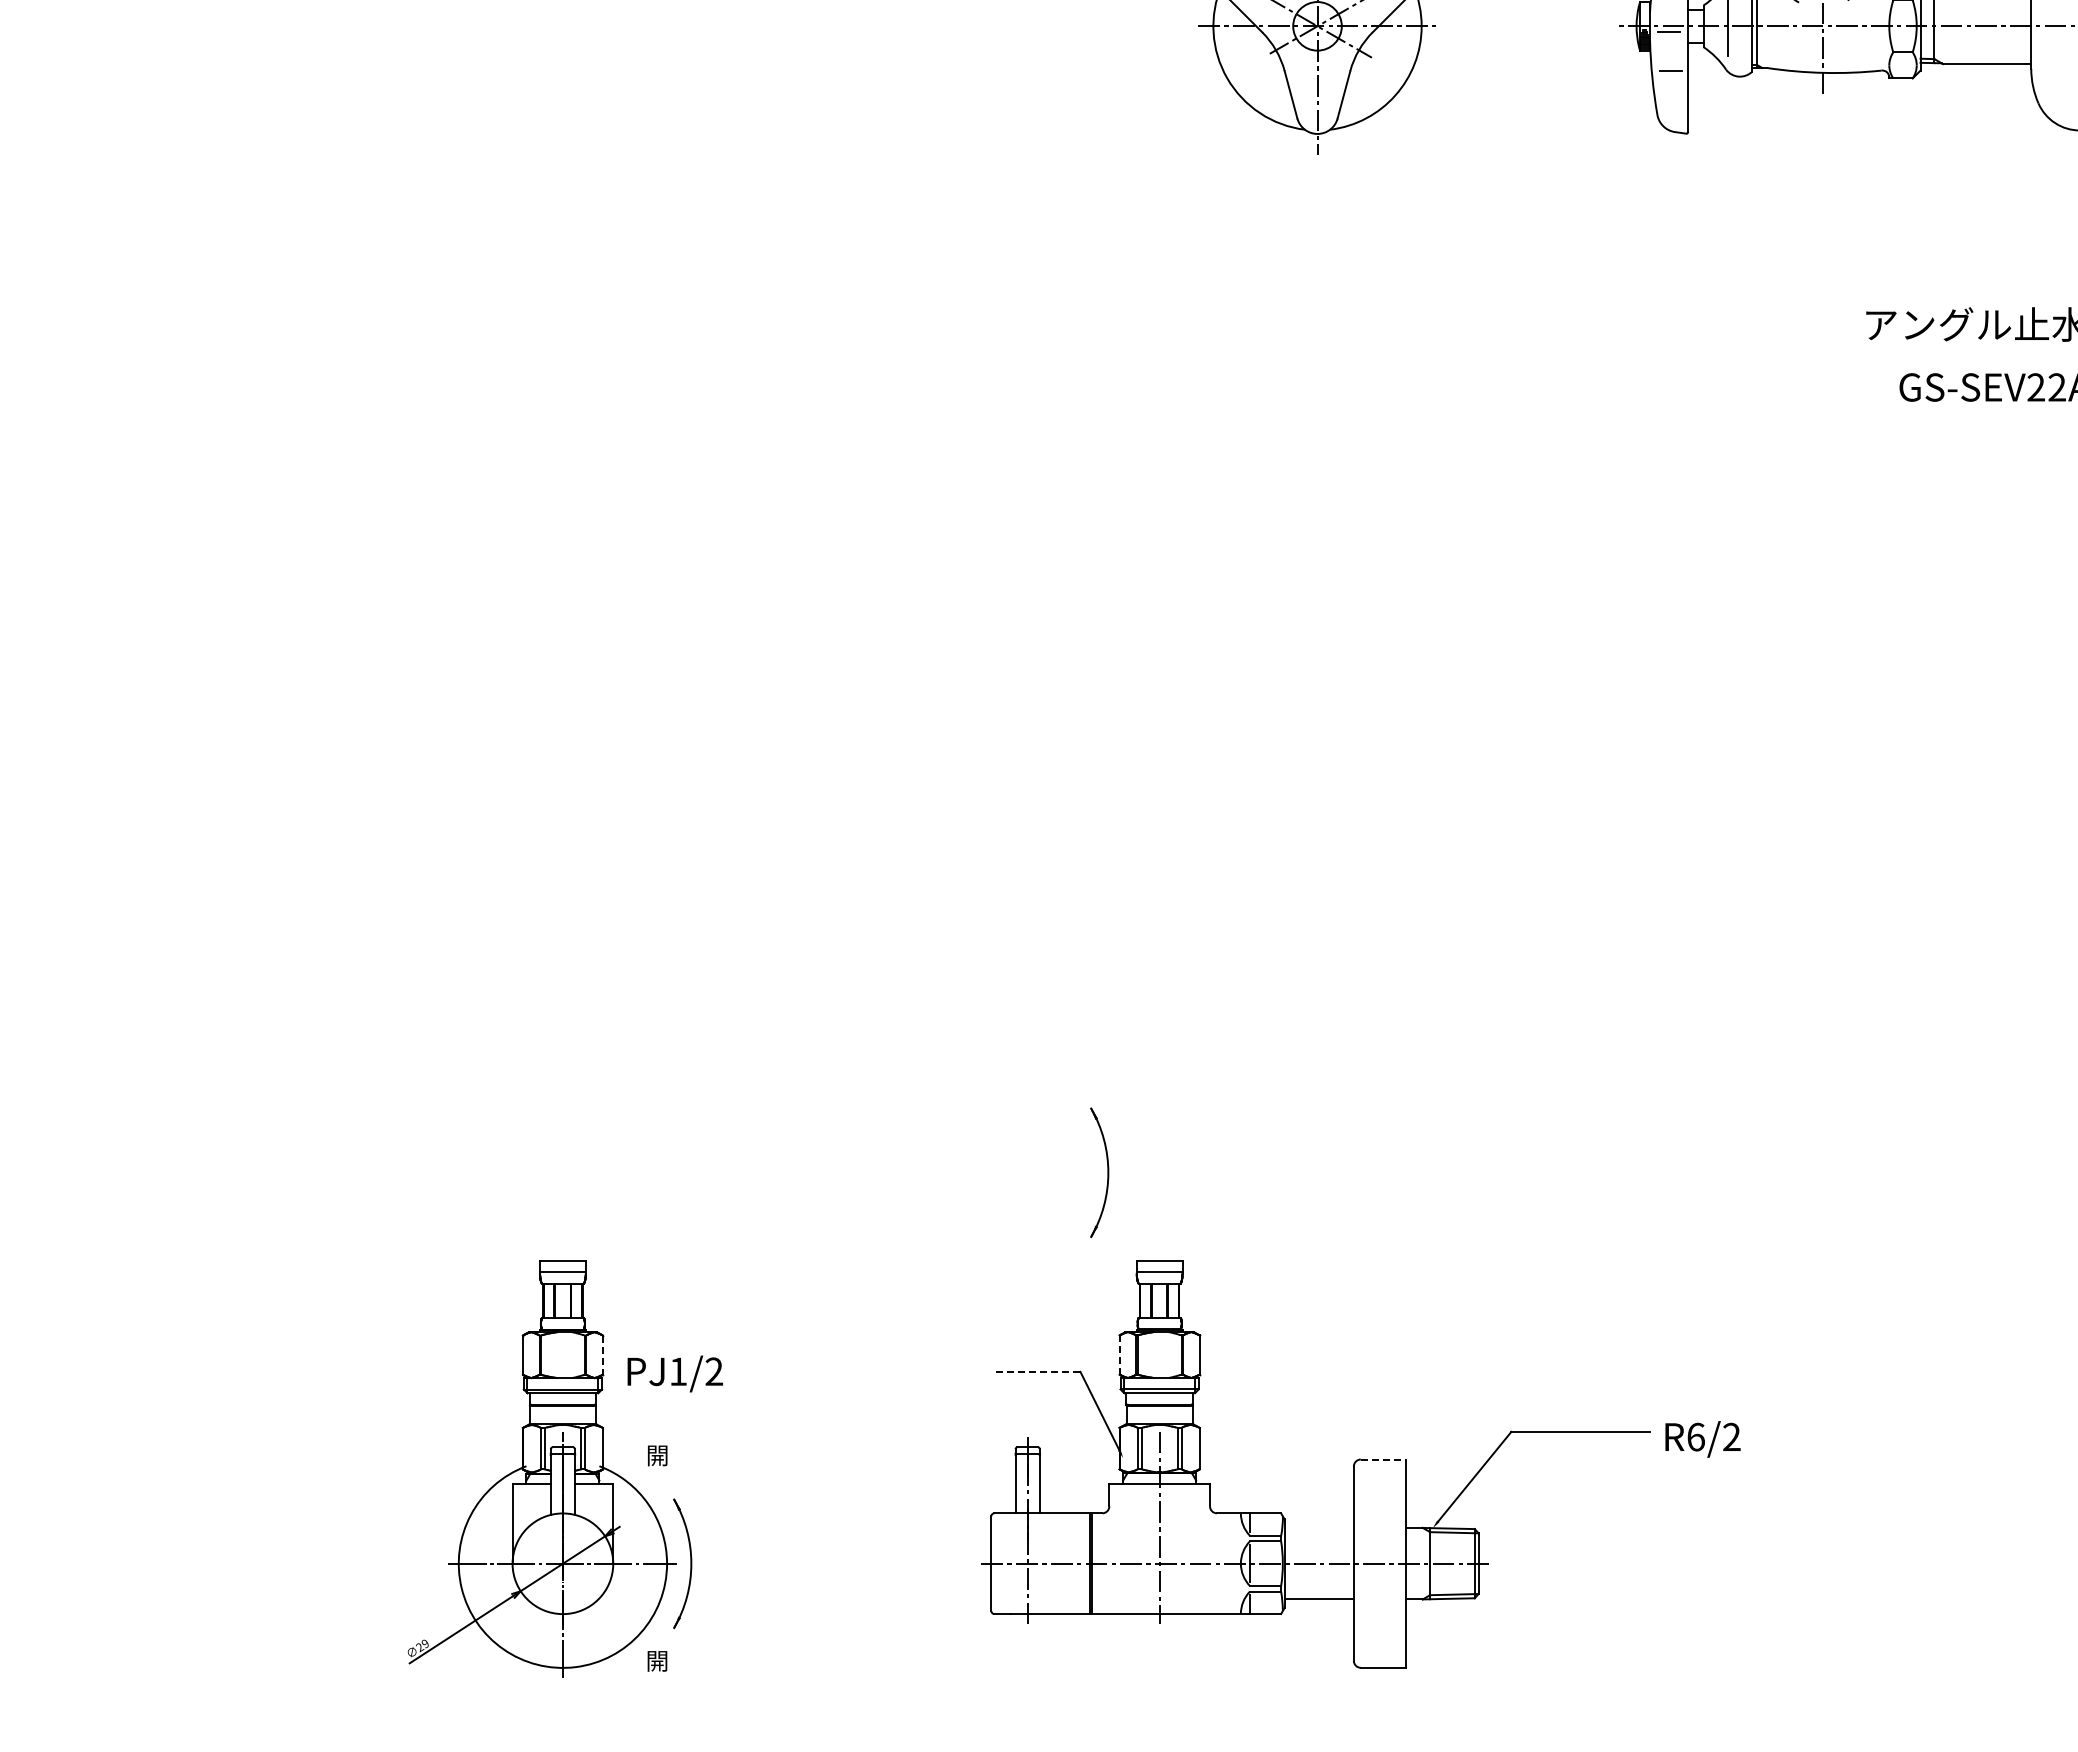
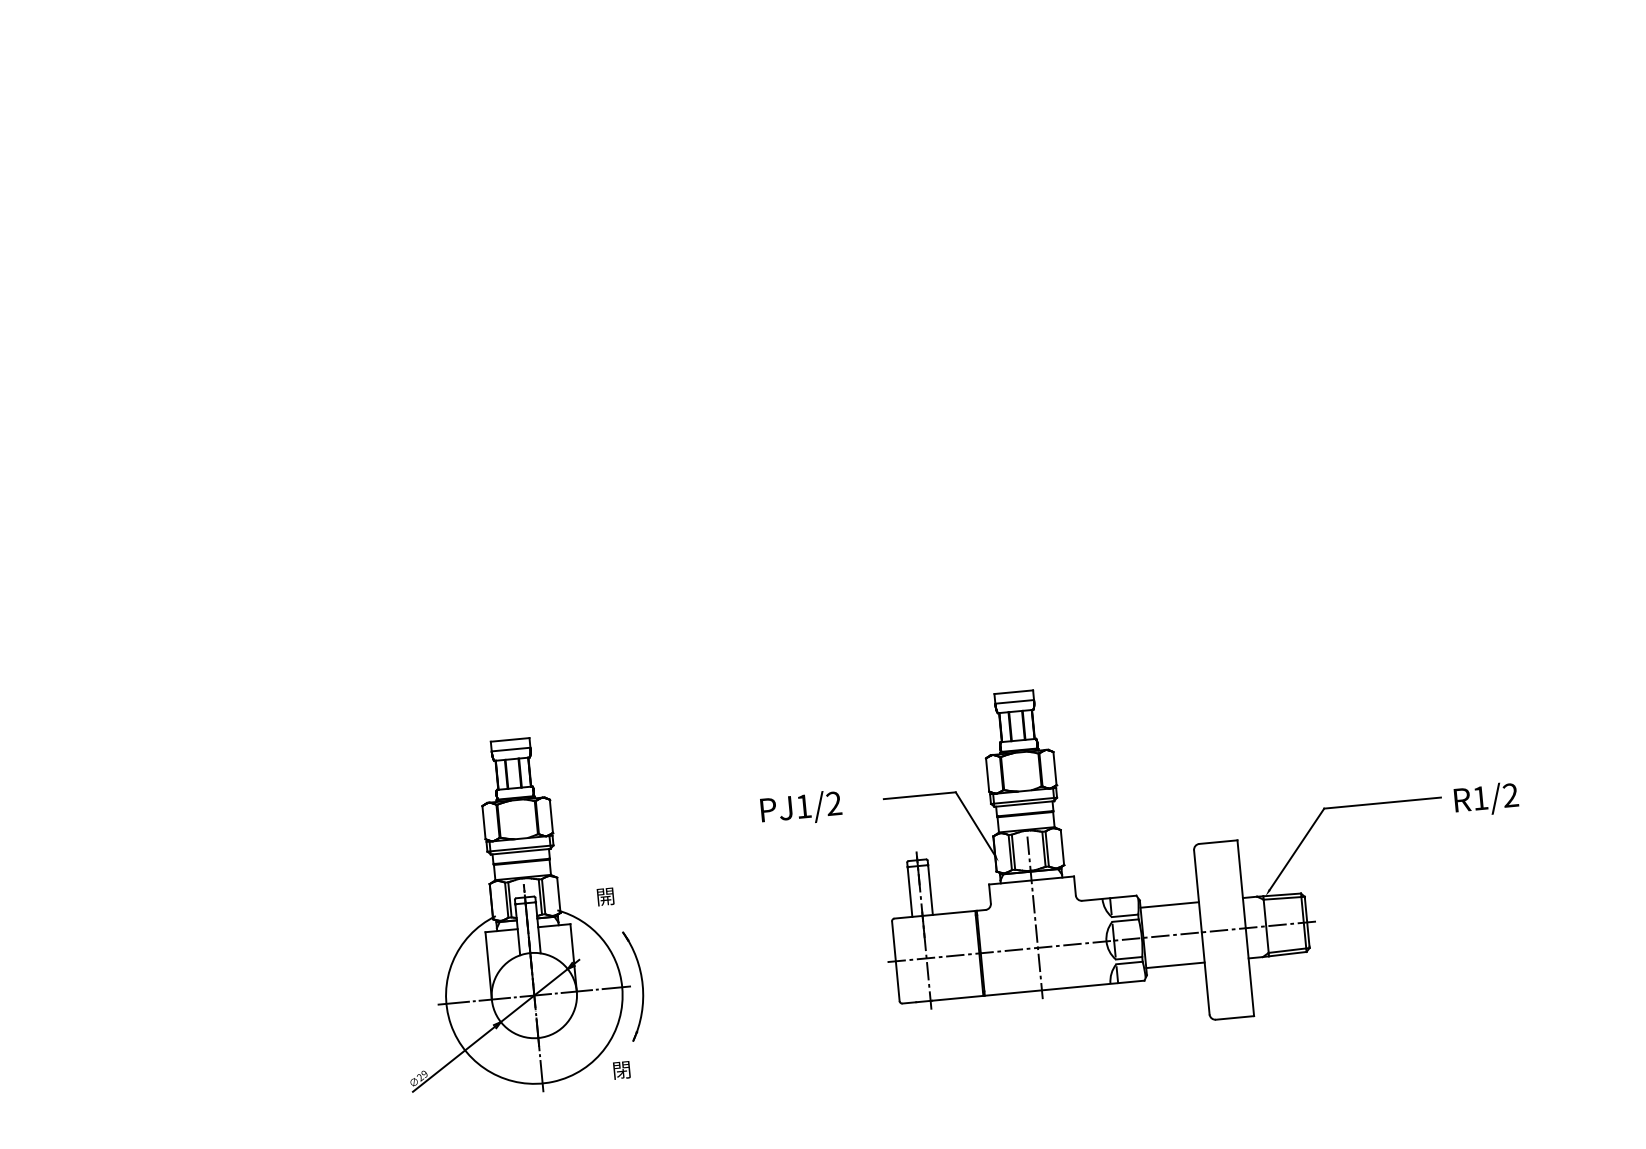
part: (1107, 1172) -> (962, 621), removed
line: (602, 1355) -> (551, 816), dashed -> solid
line: (1119, 1355) -> (987, 775), dashed -> solid
line: (1037, 1371) -> (919, 795), dashed -> solid
text: (674, 1373) -> (800, 808), moved
text: (1695, 1436) -> (1480, 797), R6/2 -> R1/2
line: (1383, 1459) -> (1218, 842), dashed -> solid
line: (1318, 1527) -> (1169, 904), added
text: (657, 1663) -> (622, 1072), 開 -> 閉

